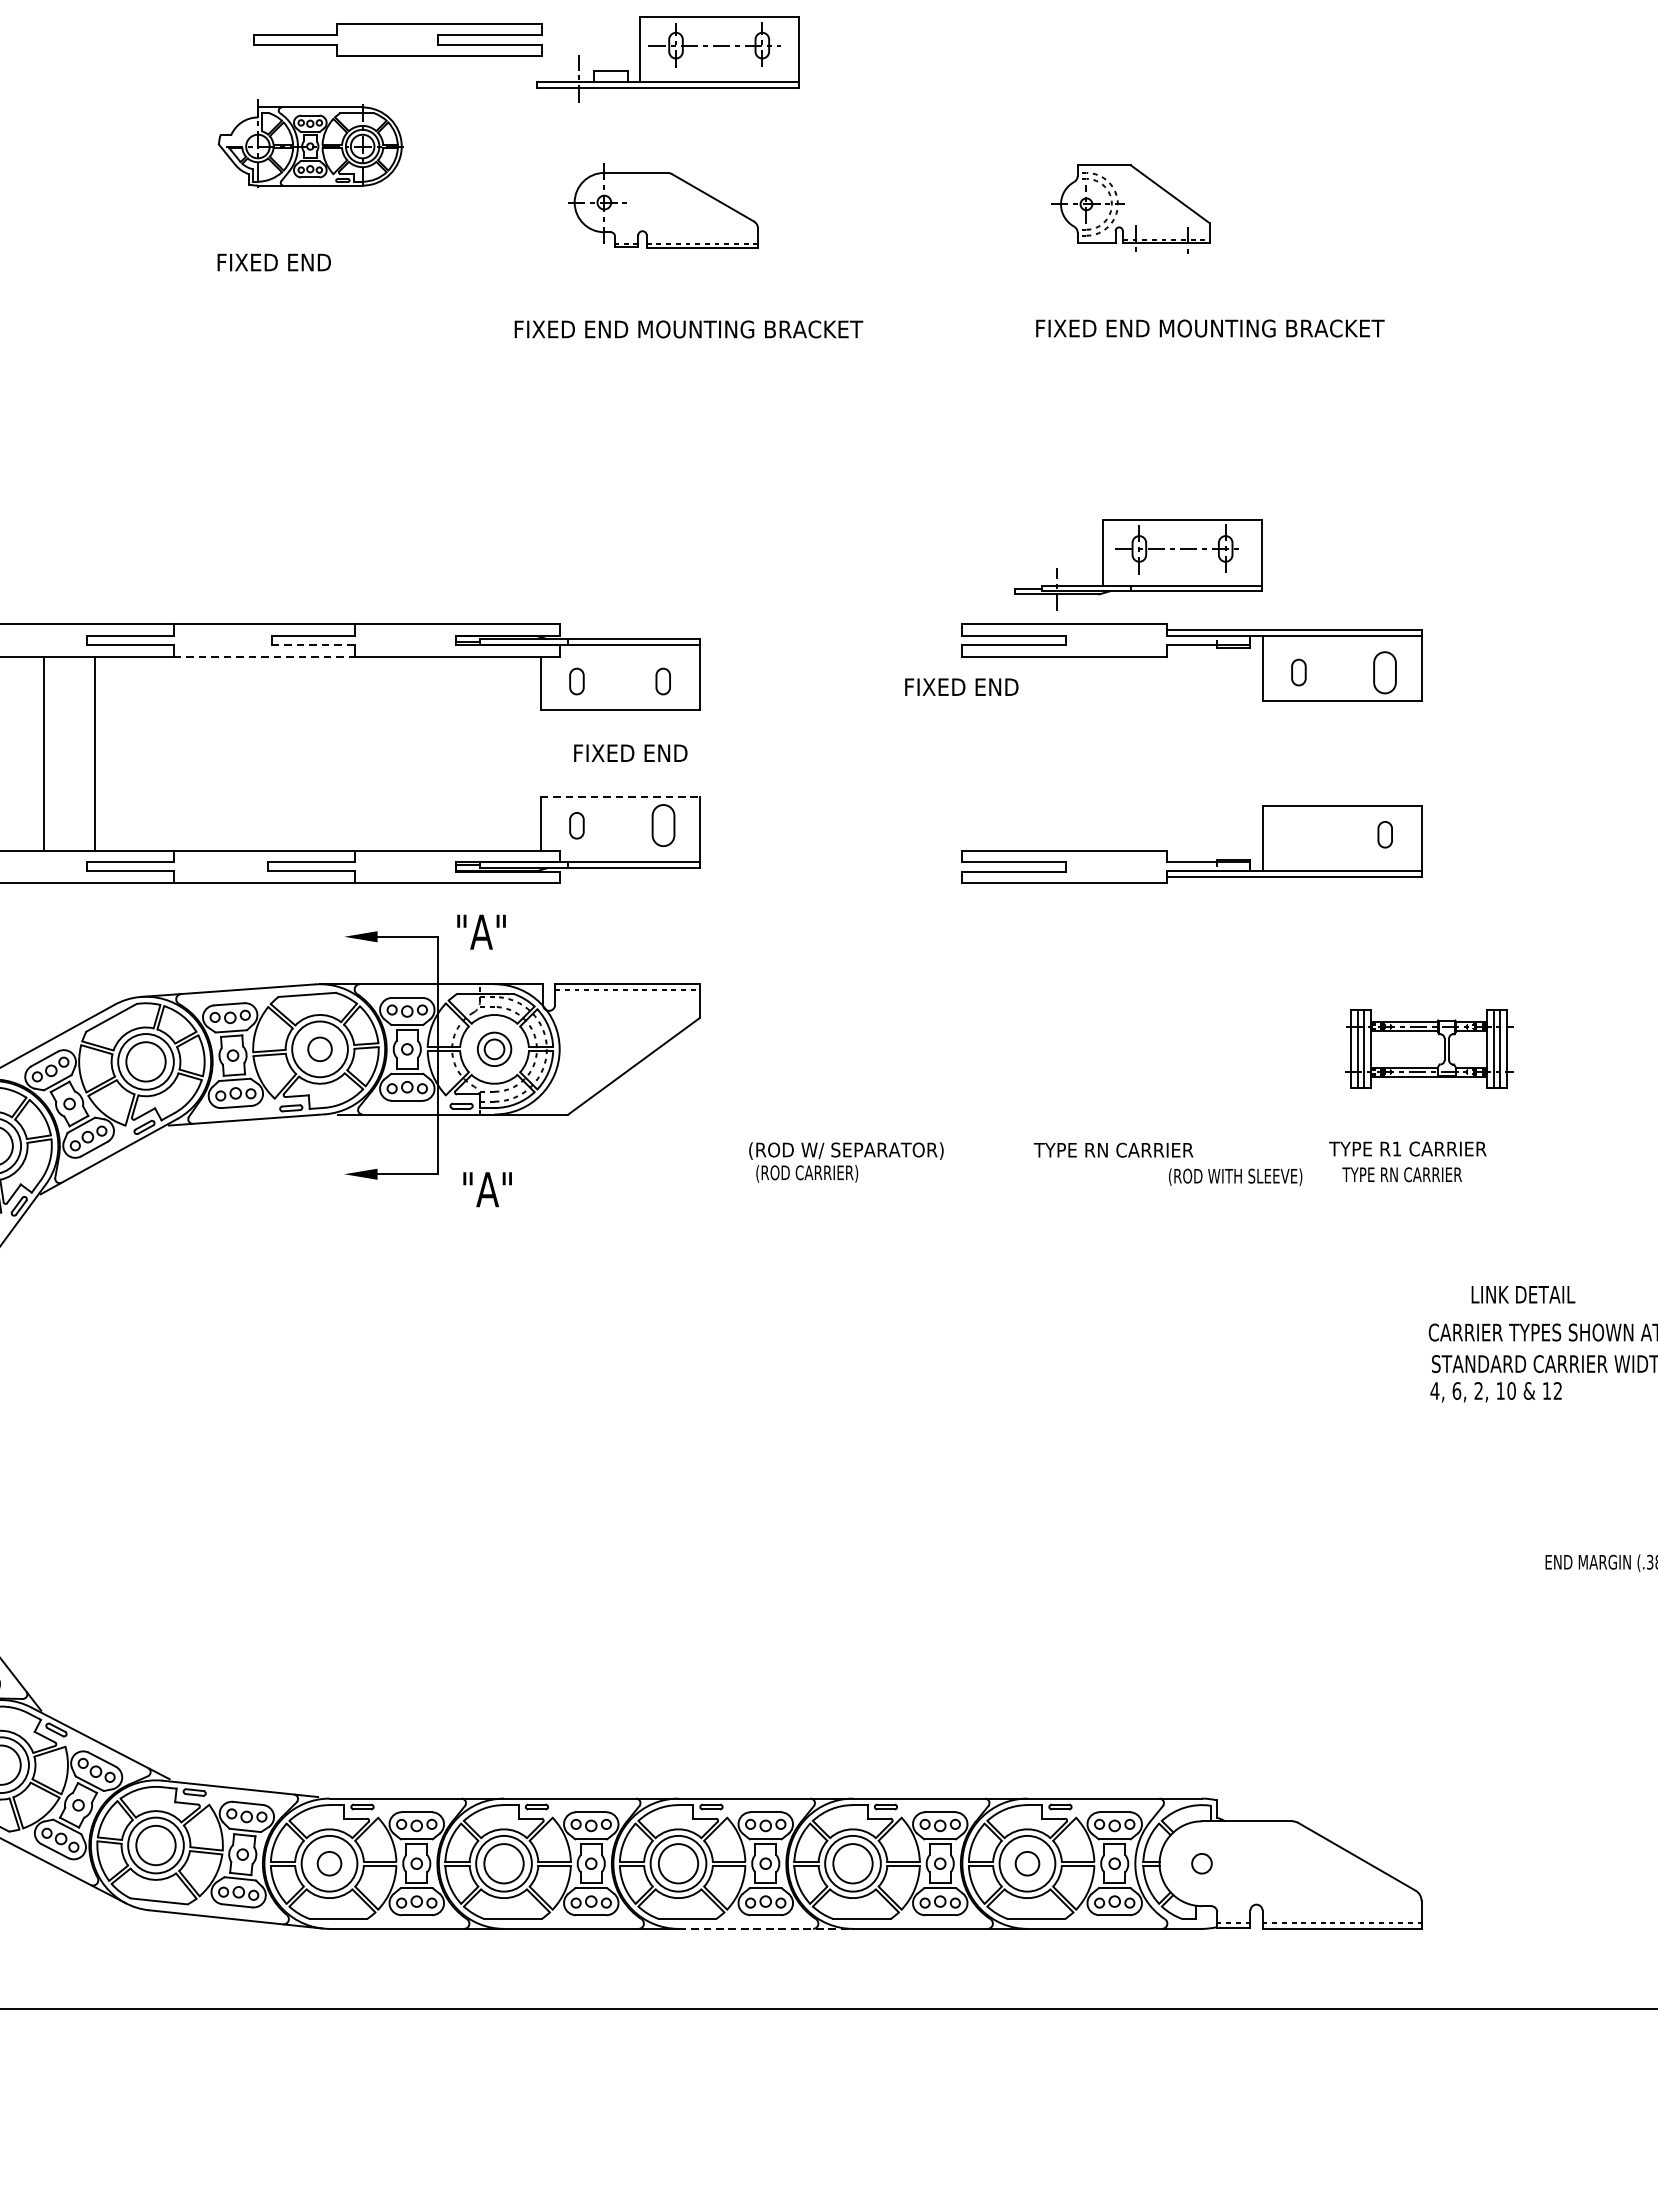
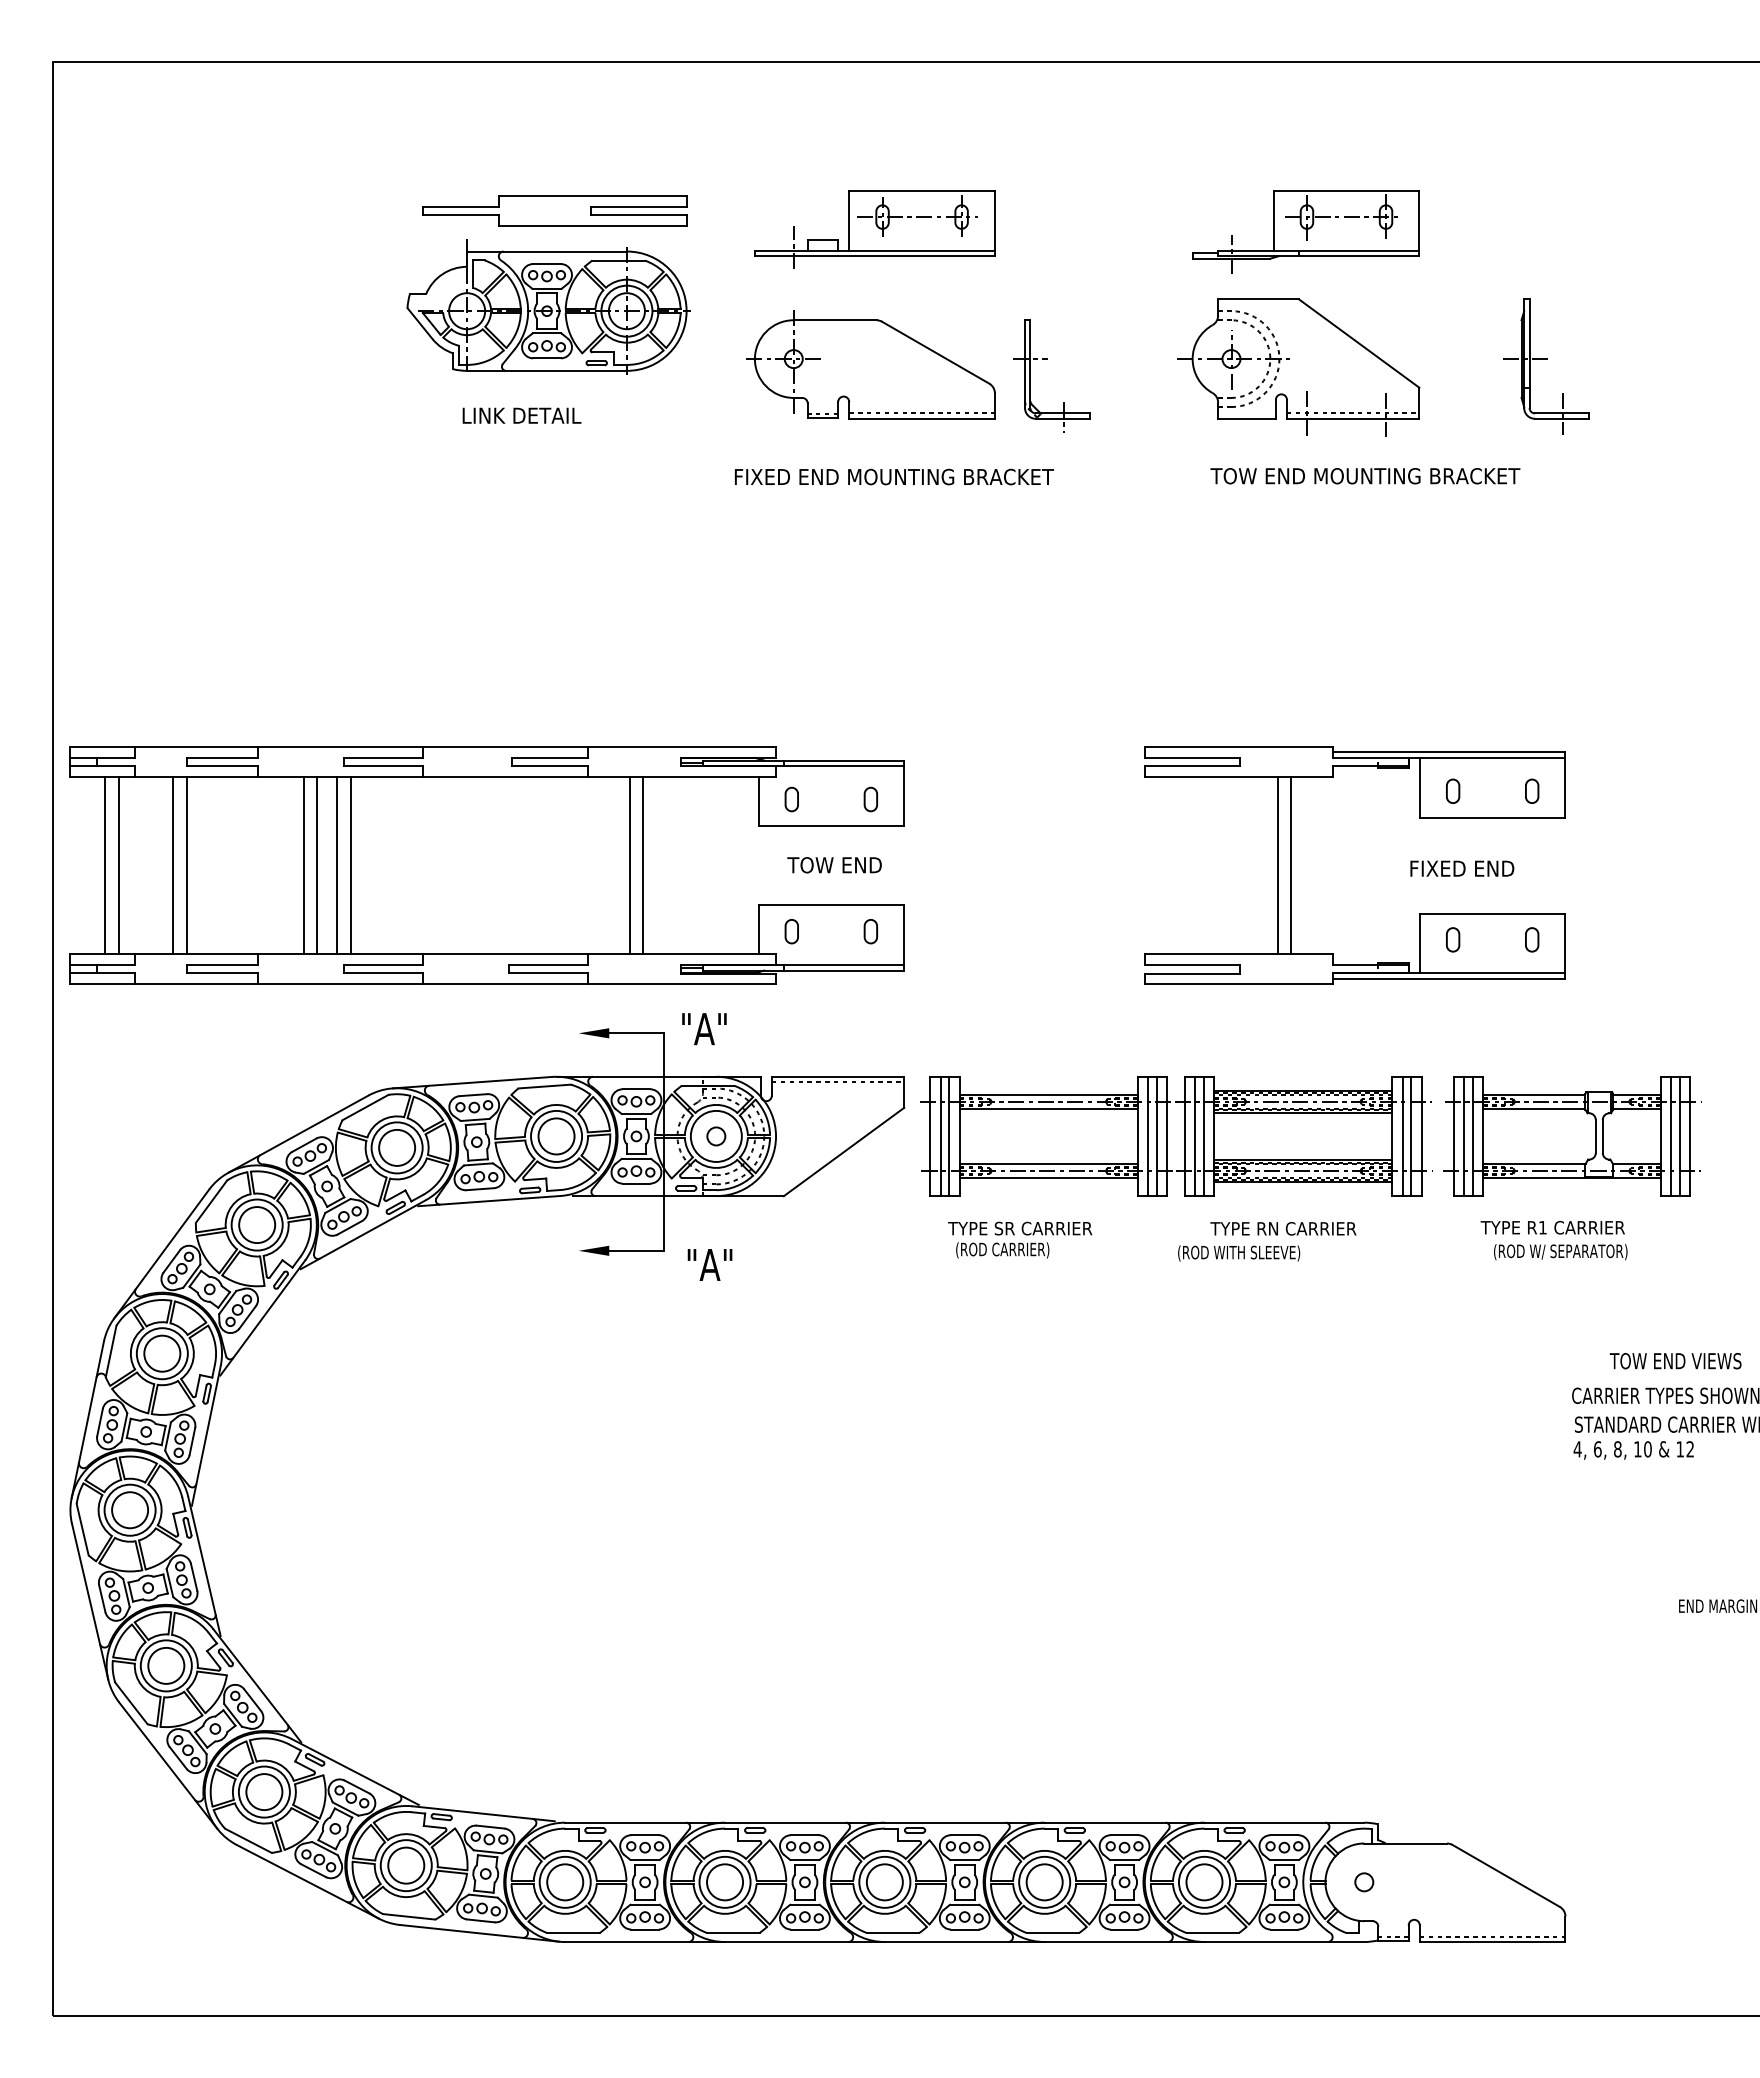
part: (397, 39) -> (554, 210), moved
part: (311, 143) -> (548, 306), size x1.67
part: (856, 201) -> (1047, 359), added
part: (1400, 201) -> (1546, 359), added
part: (662, 206) -> (870, 364), size x1.43
part: (1130, 209) -> (1298, 367), size x1.67
text: (282, 262) -> (522, 415), FIXED END -> LINK DETAIL
text: (1208, 328) -> (1370, 476), FIXED END MOUNTING BRACKET -> TOW END MOUNTING BRACKET
part: (1137, 564) -> (1305, 231), moved
line: (313, 645) -> (550, 766), dashed -> solid
line: (264, 656) -> (505, 776), dashed -> solid
part: (1385, 671) -> (1532, 790), size x0.62
text: (961, 686) -> (1462, 868), moved
line: (59, 753) -> (317, 865), added
line: (80, 753) -> (337, 865), added
line: (399, 753) -> (629, 865), added
line: (415, 753) -> (643, 865), added
text: (630, 753) -> (840, 865), FIXED END -> TOW END
line: (1107, 753) -> (1277, 865), added
line: (1122, 753) -> (1291, 865), added
line: (620, 797) -> (831, 905), dashed -> solid
part: (662, 825) -> (870, 931), size x0.62
part: (1299, 834) -> (1453, 939), added
circle: (493, 1048) -> (715, 1135), size x1.67
circle: (320, 1049) -> (556, 1136), size x1.67
part: (1005, 1049) -> (1184, 1136), added
part: (1429, 1049) -> (1572, 1136), size x1.67
text: (845, 1150) -> (1037, 1229), (ROD W/ SEPARATOR) -> TYPE SR CARRIER
text: (1415, 1176) -> (1559, 1252), TYPE RN CARRIER -> (ROD W/ SEPARATOR)
text: (1236, 1177) -> (1239, 1253), moved
text: (1541, 1295) -> (1675, 1361), LINK DETAIL -> TOW END VIEWS
text: (1478, 1391) -> (1617, 1449), 2, -> 8,
circle: (329, 1863) -> (565, 1882), size x1.67
circle: (1027, 1863) -> (1204, 1882), size x1.67
line: (765, 1929) -> (964, 1942), dashed -> solid

